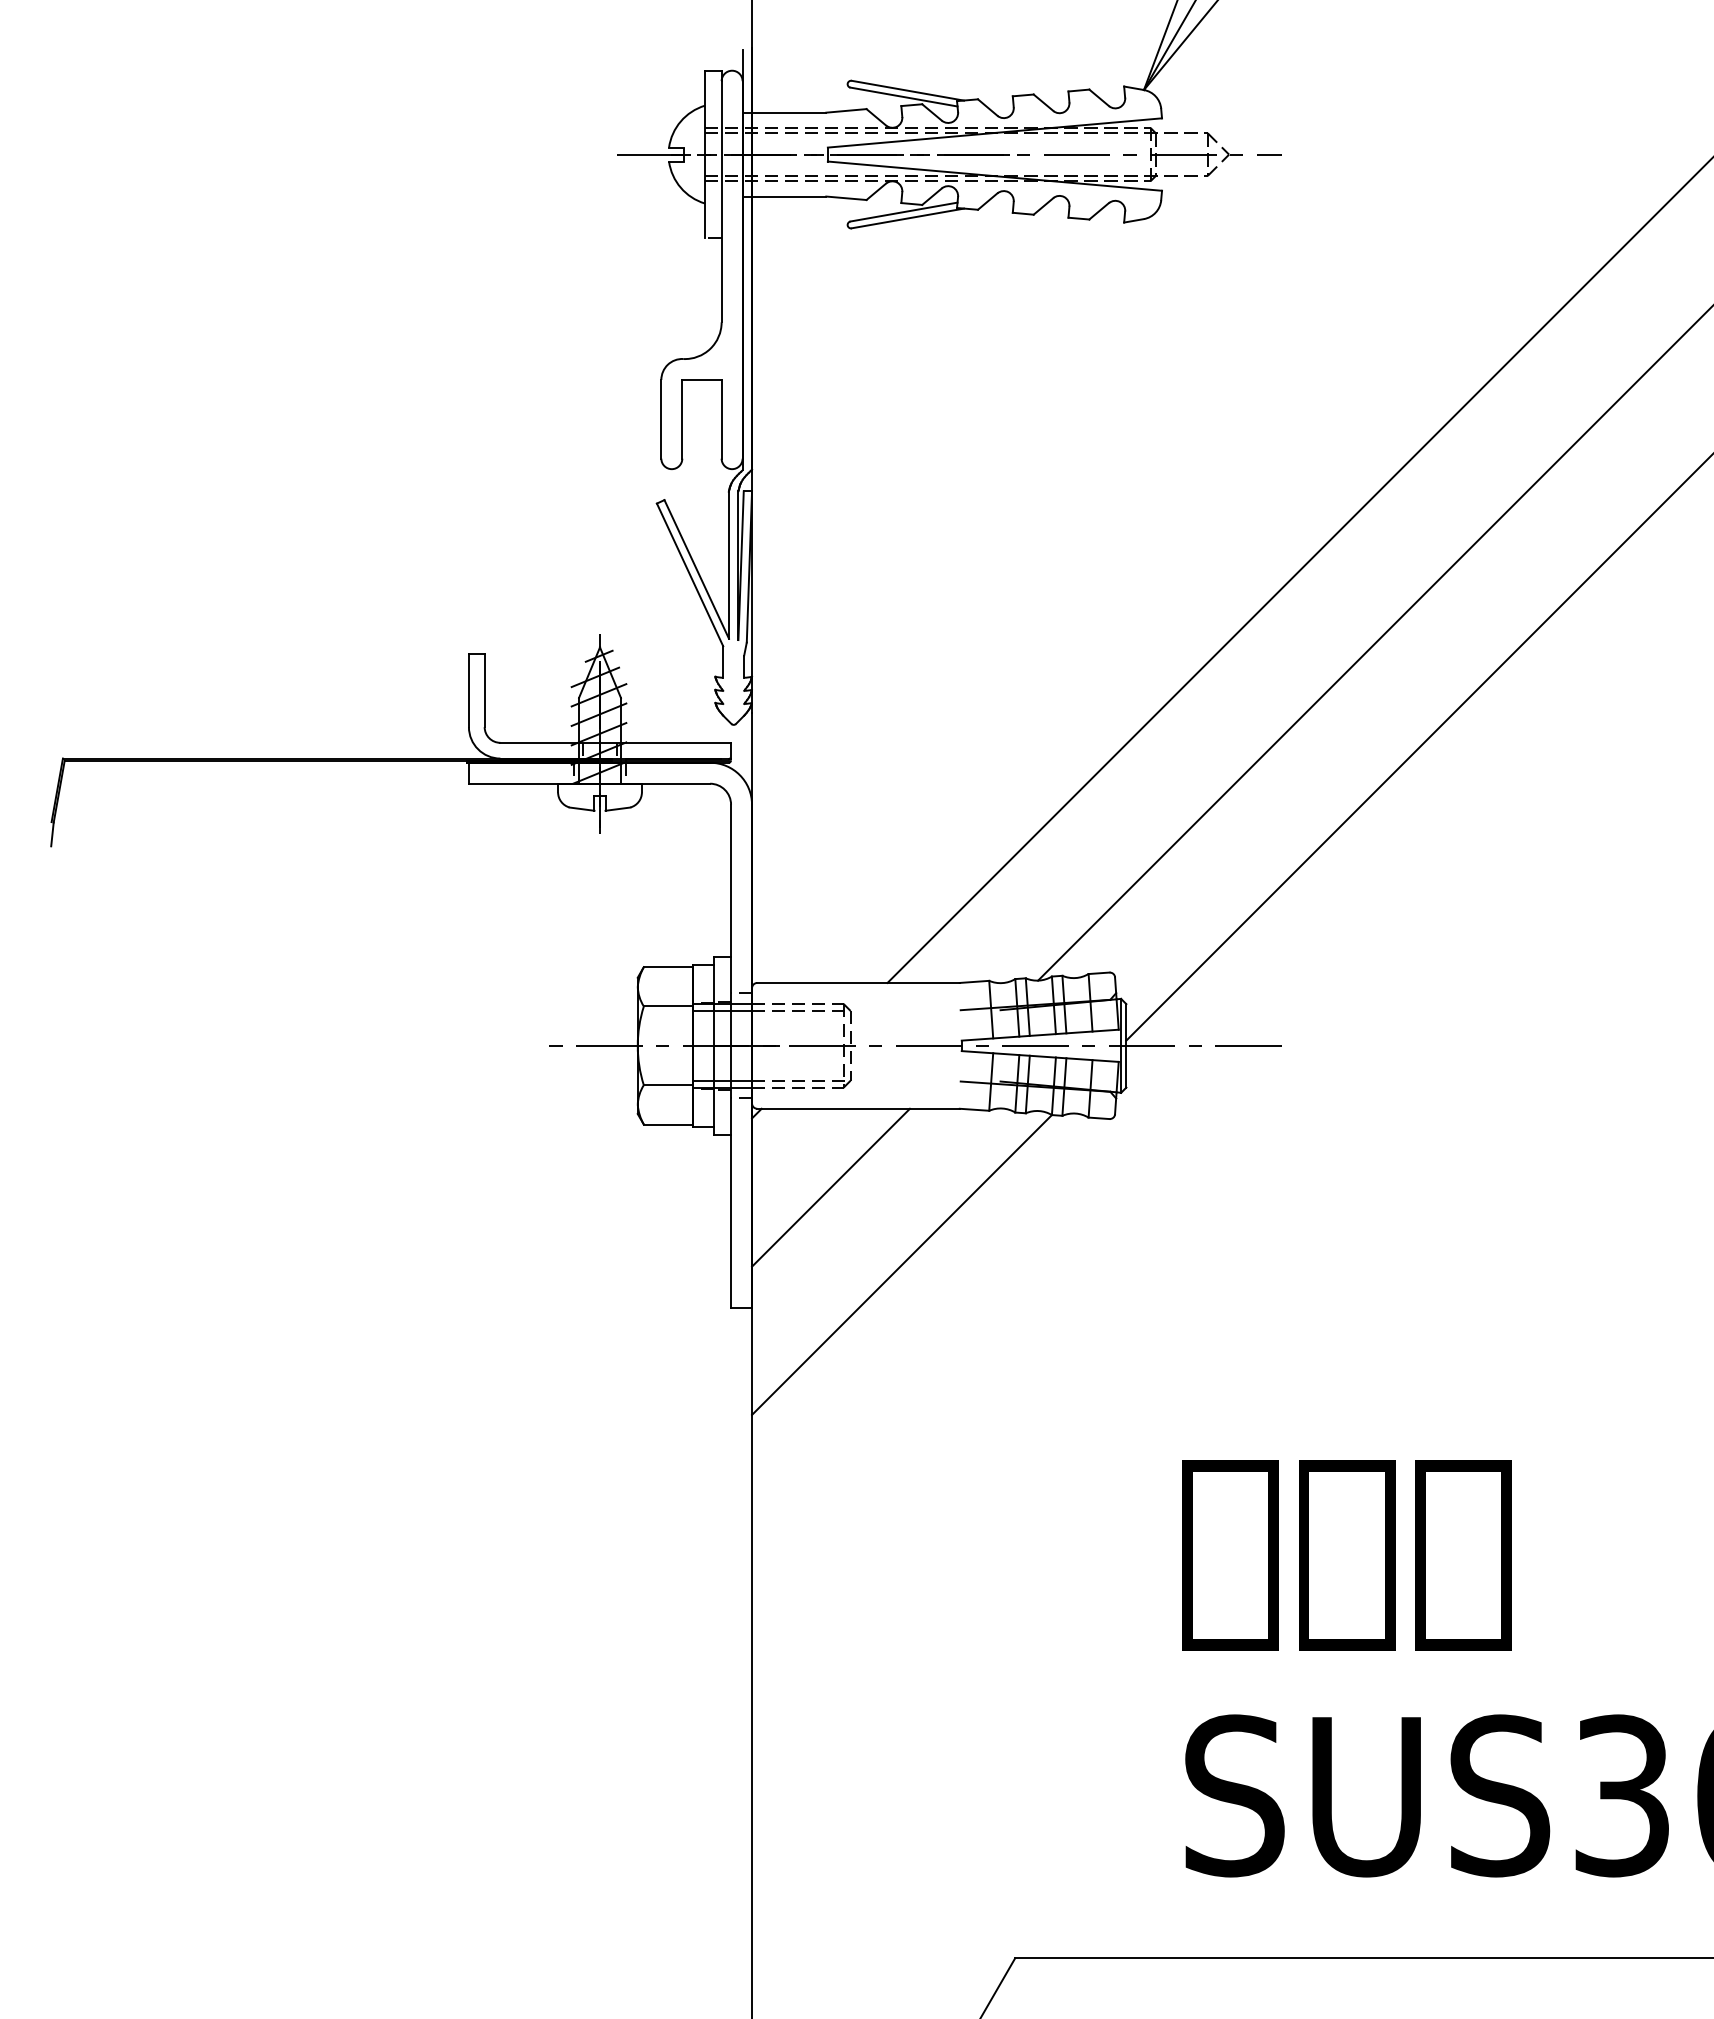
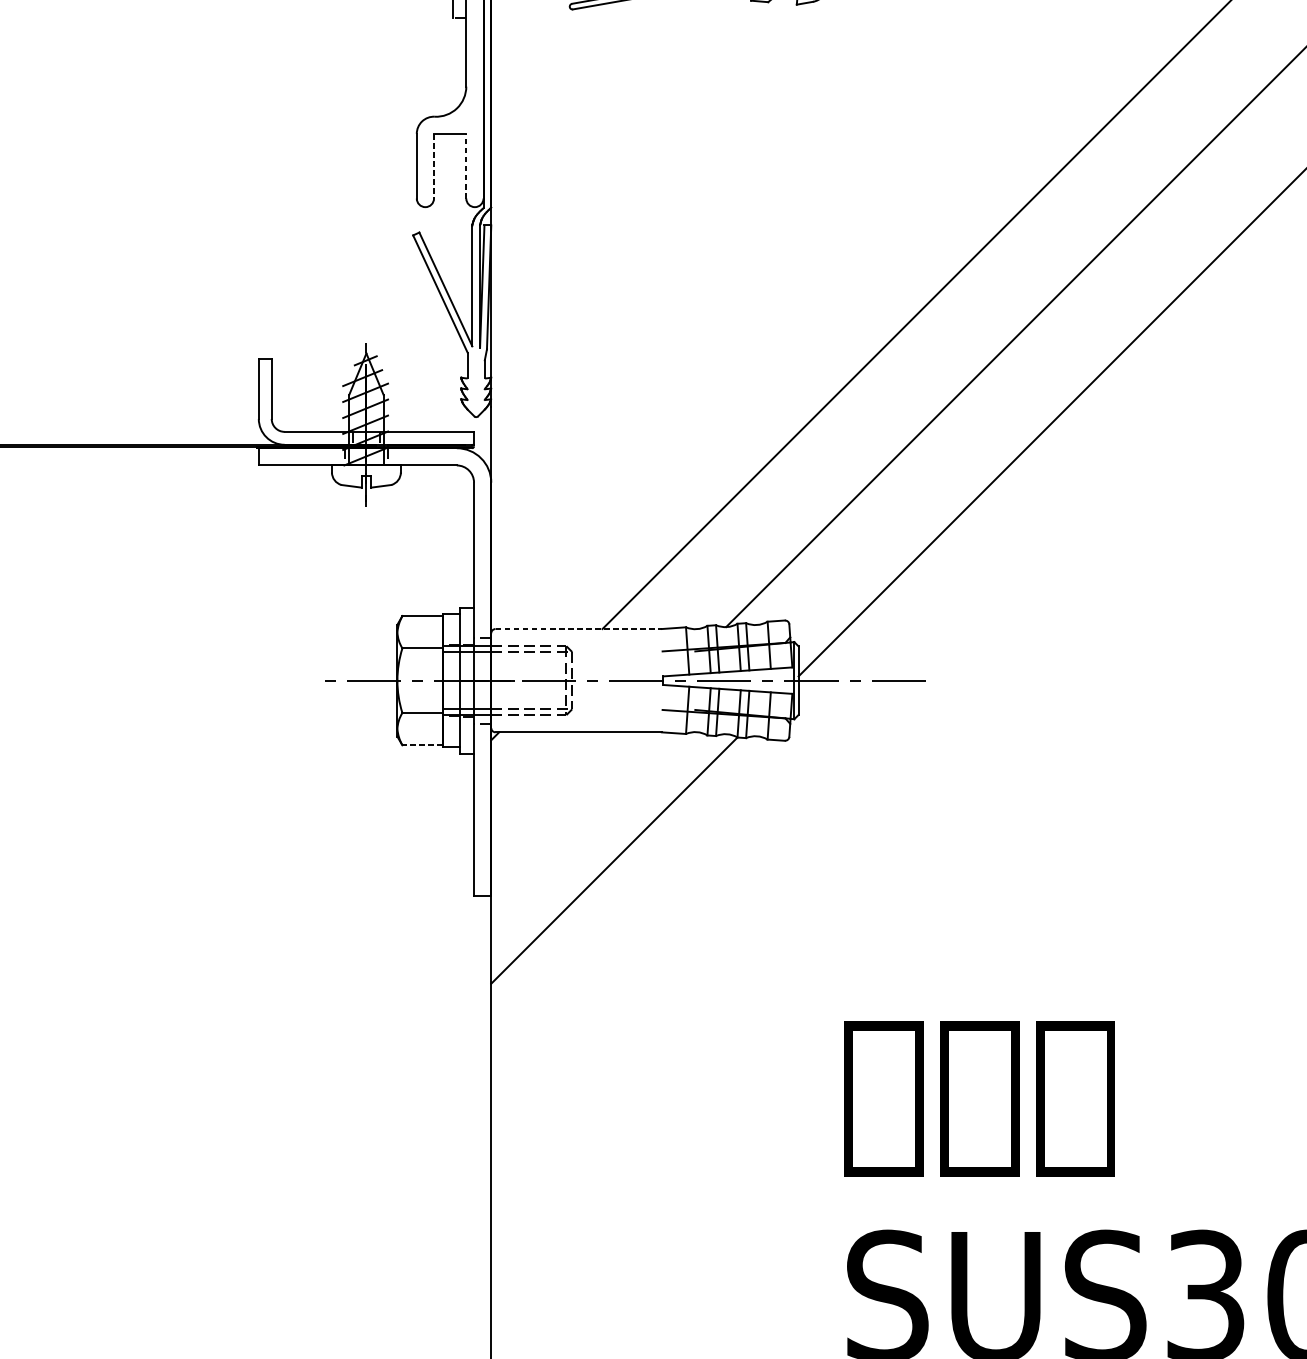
line: (721, 418) -> (466, 165), solid -> dashed
line: (682, 419) -> (434, 166), solid -> dashed
line: (859, 982) -> (579, 628), solid -> dashed
line: (668, 1124) -> (422, 745), solid -> dashed
line: (830, 1187) -> (555, 796), removed

